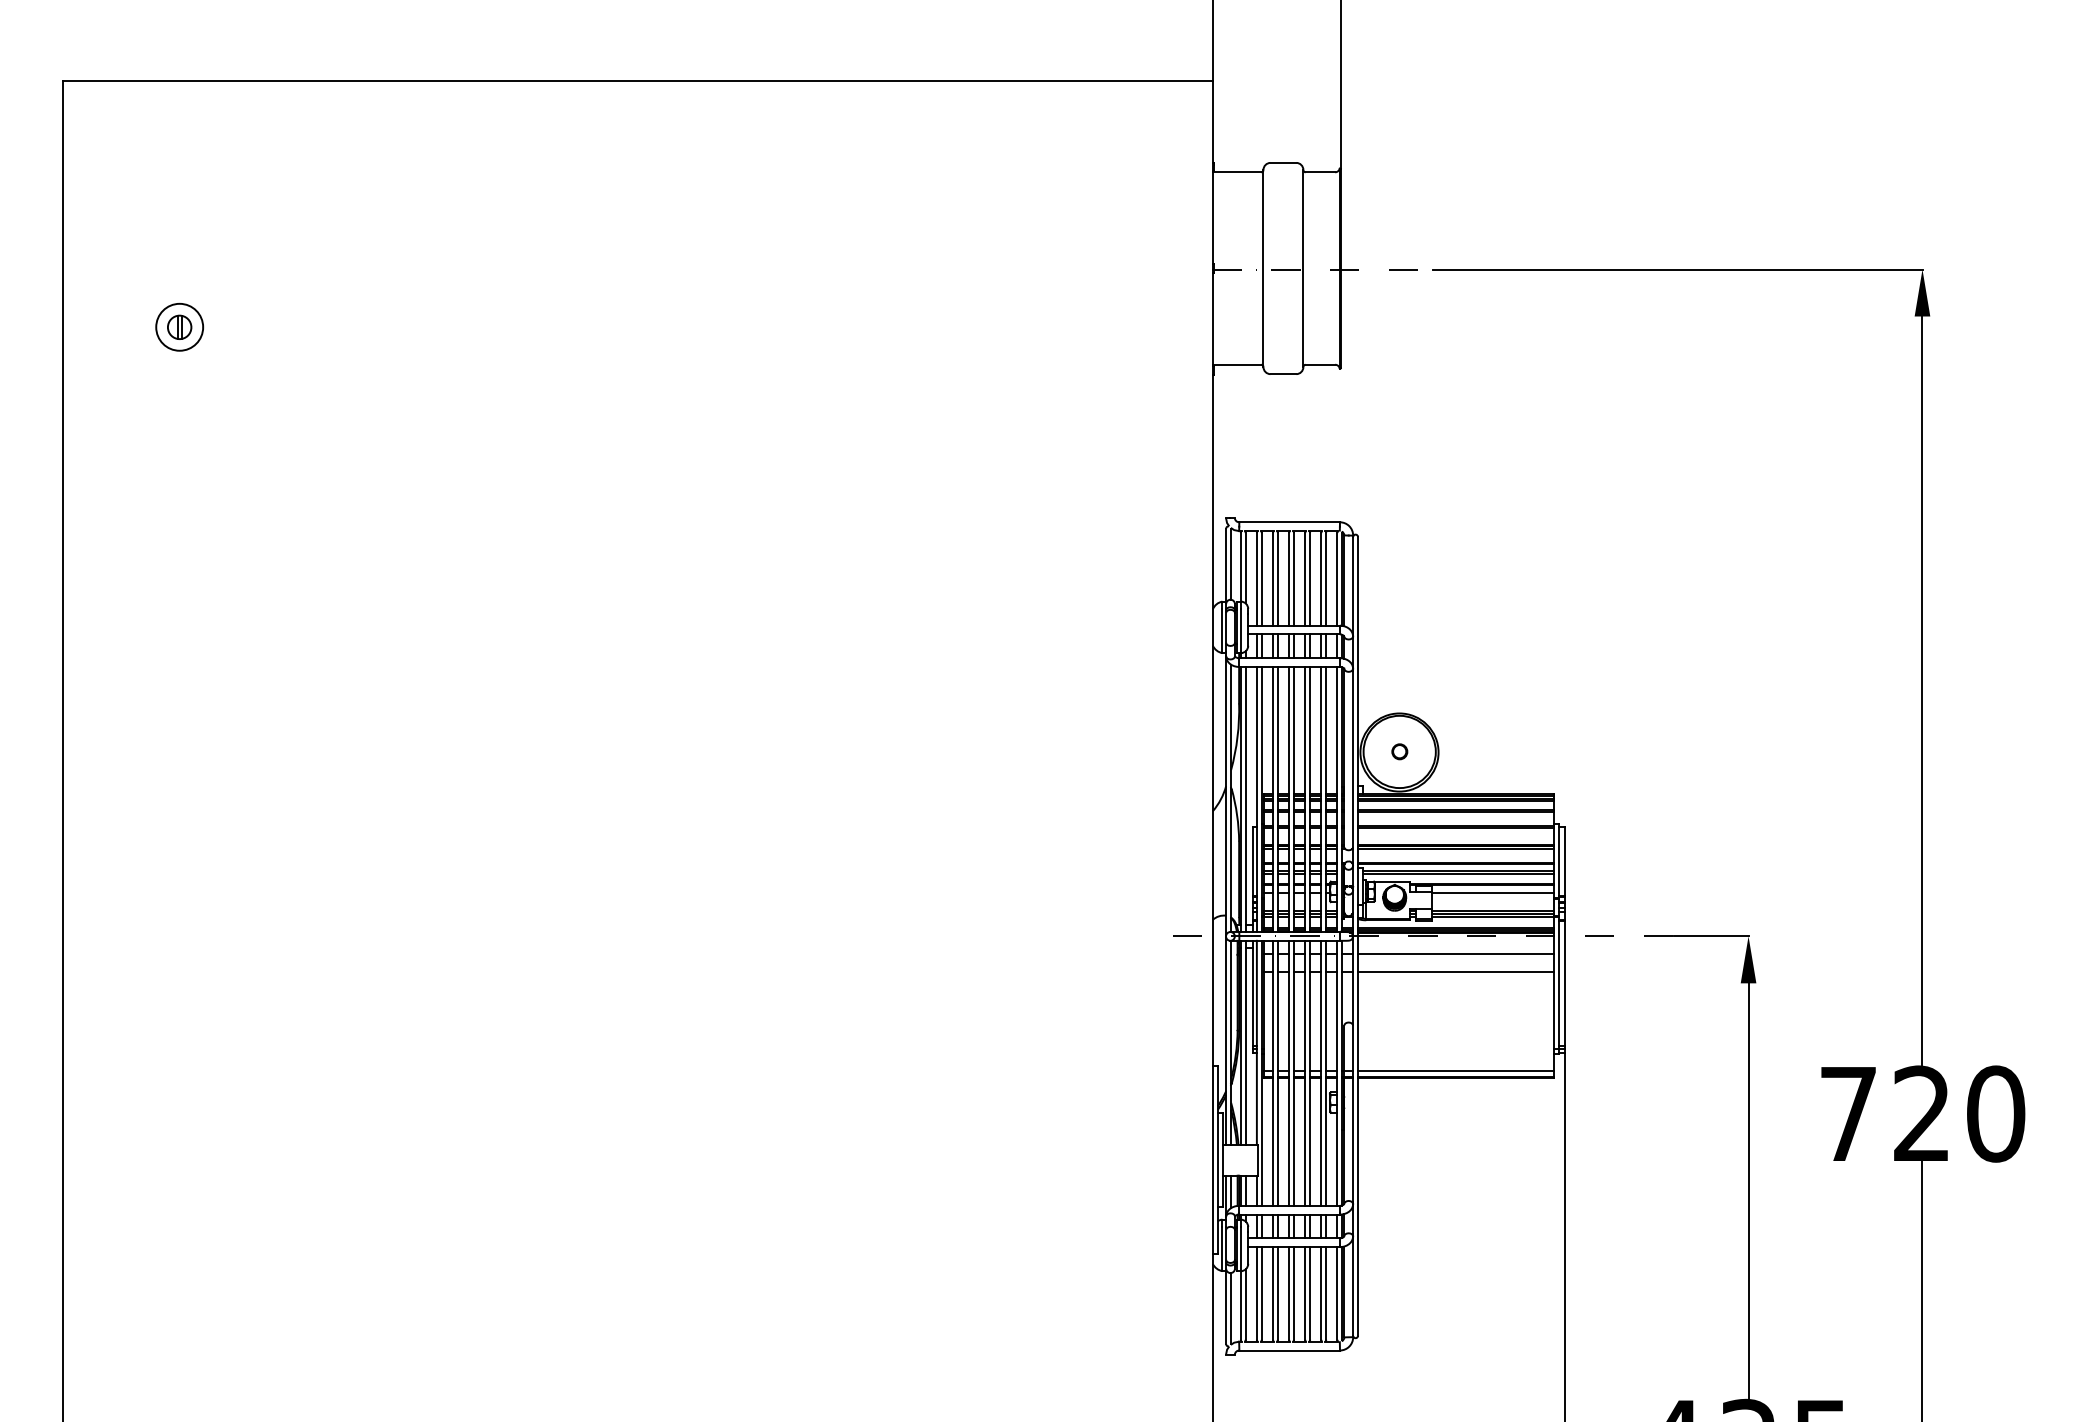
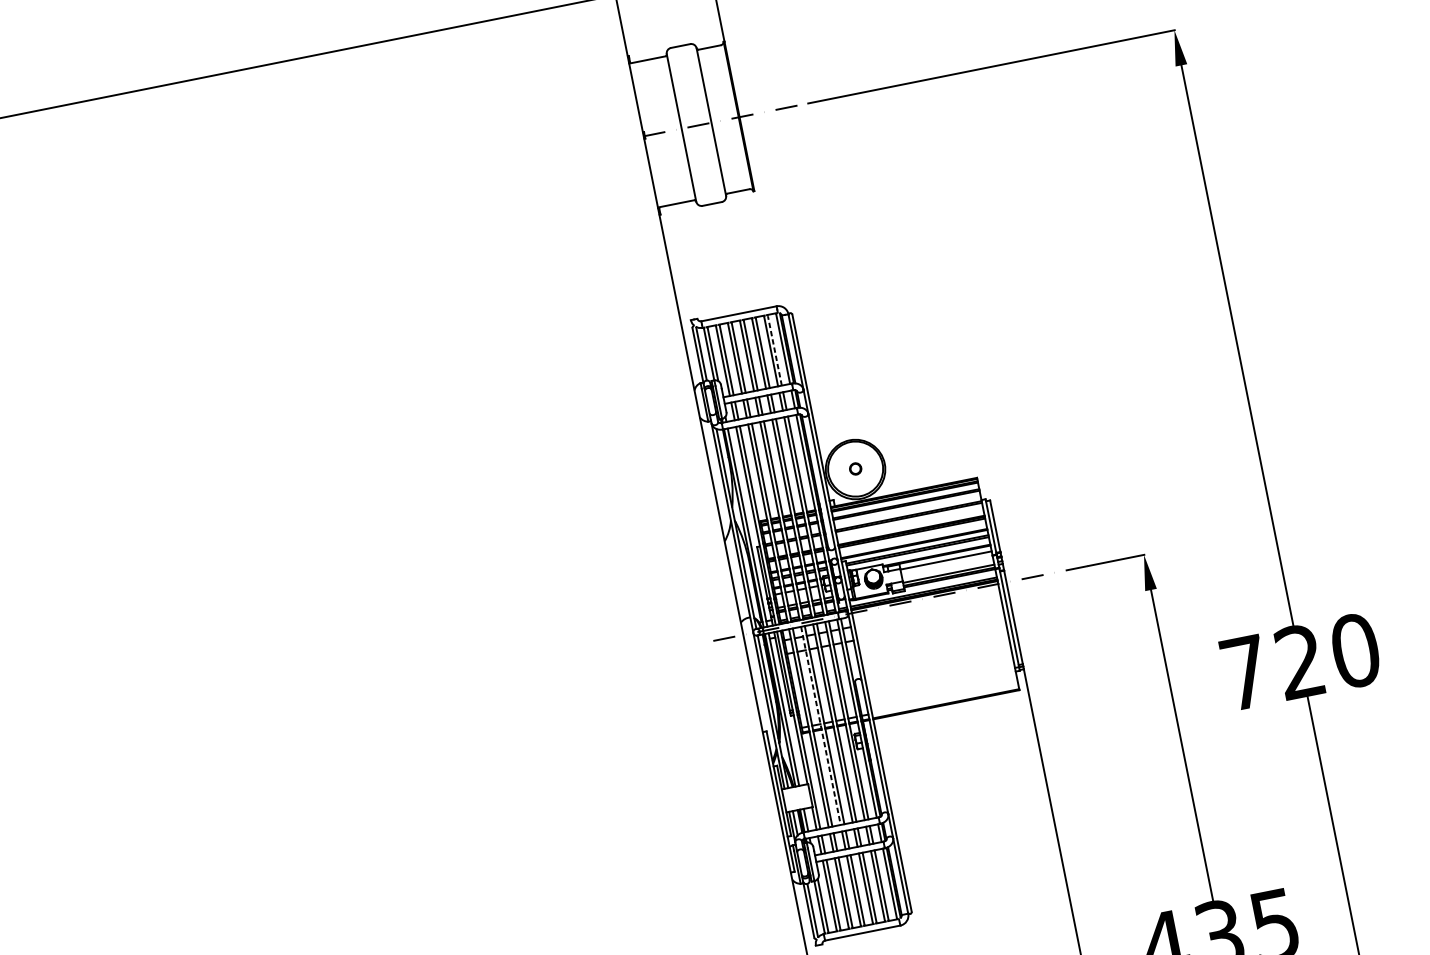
line: (1326, 578) -> (774, 350), solid -> dashed
line: (1455, 953) -> (927, 611), removed
line: (1455, 972) -> (930, 625), removed
line: (1455, 1070) -> (944, 698), removed
line: (1289, 1073) -> (821, 725), solid -> dashed

